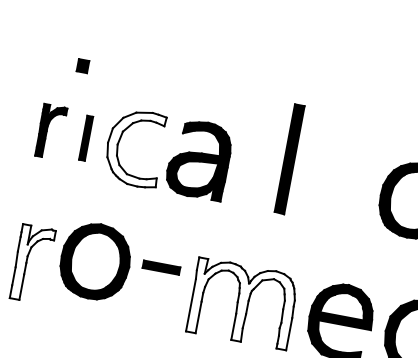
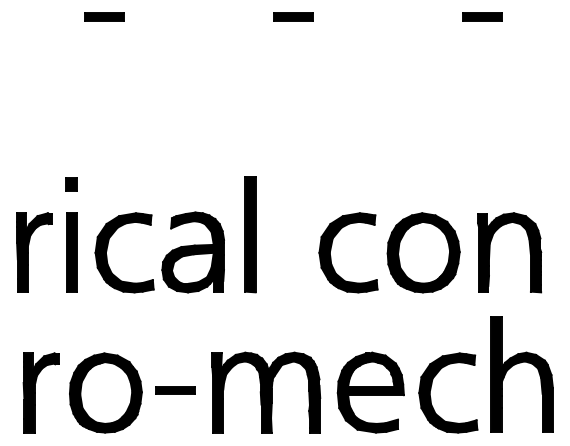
part: (82, 66) -> (71, 184), moved
part: (50, 131) -> (34, 252), size x1.43
part: (85, 138) -> (71, 252), size x1.67
fill: (135, 147) -> (124, 252), added
part: (289, 159) -> (250, 234), moved
part: (328, 182) -> (331, 250), added
part: (95, 260) -> (105, 392), moved
fill: (31, 263) -> (40, 392), added
part: (161, 267) -> (175, 390), moved
fill: (243, 303) -> (266, 392), added

